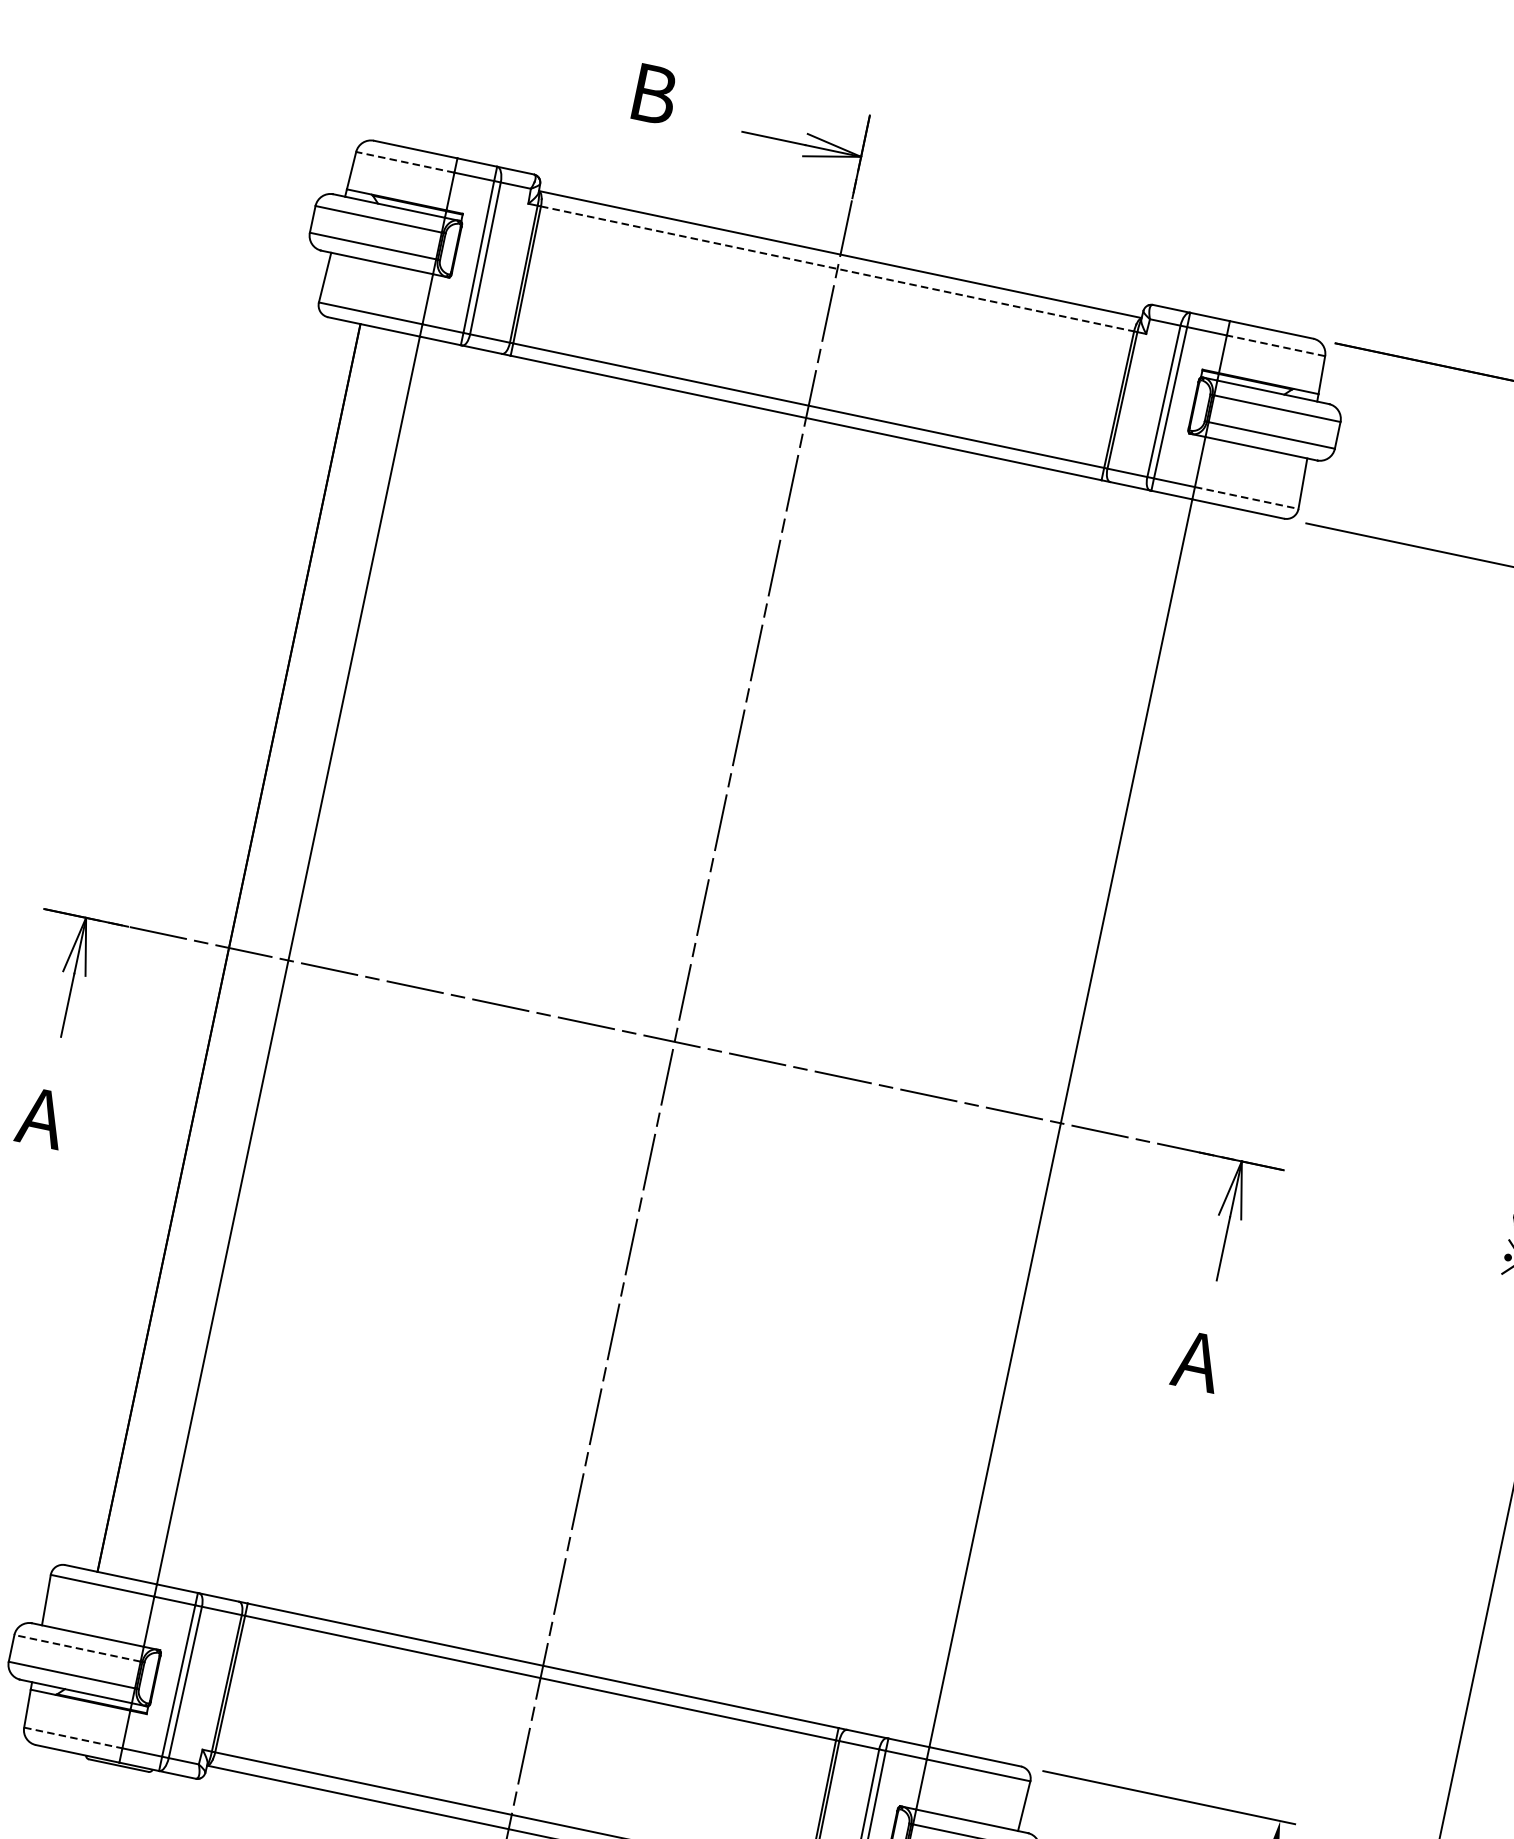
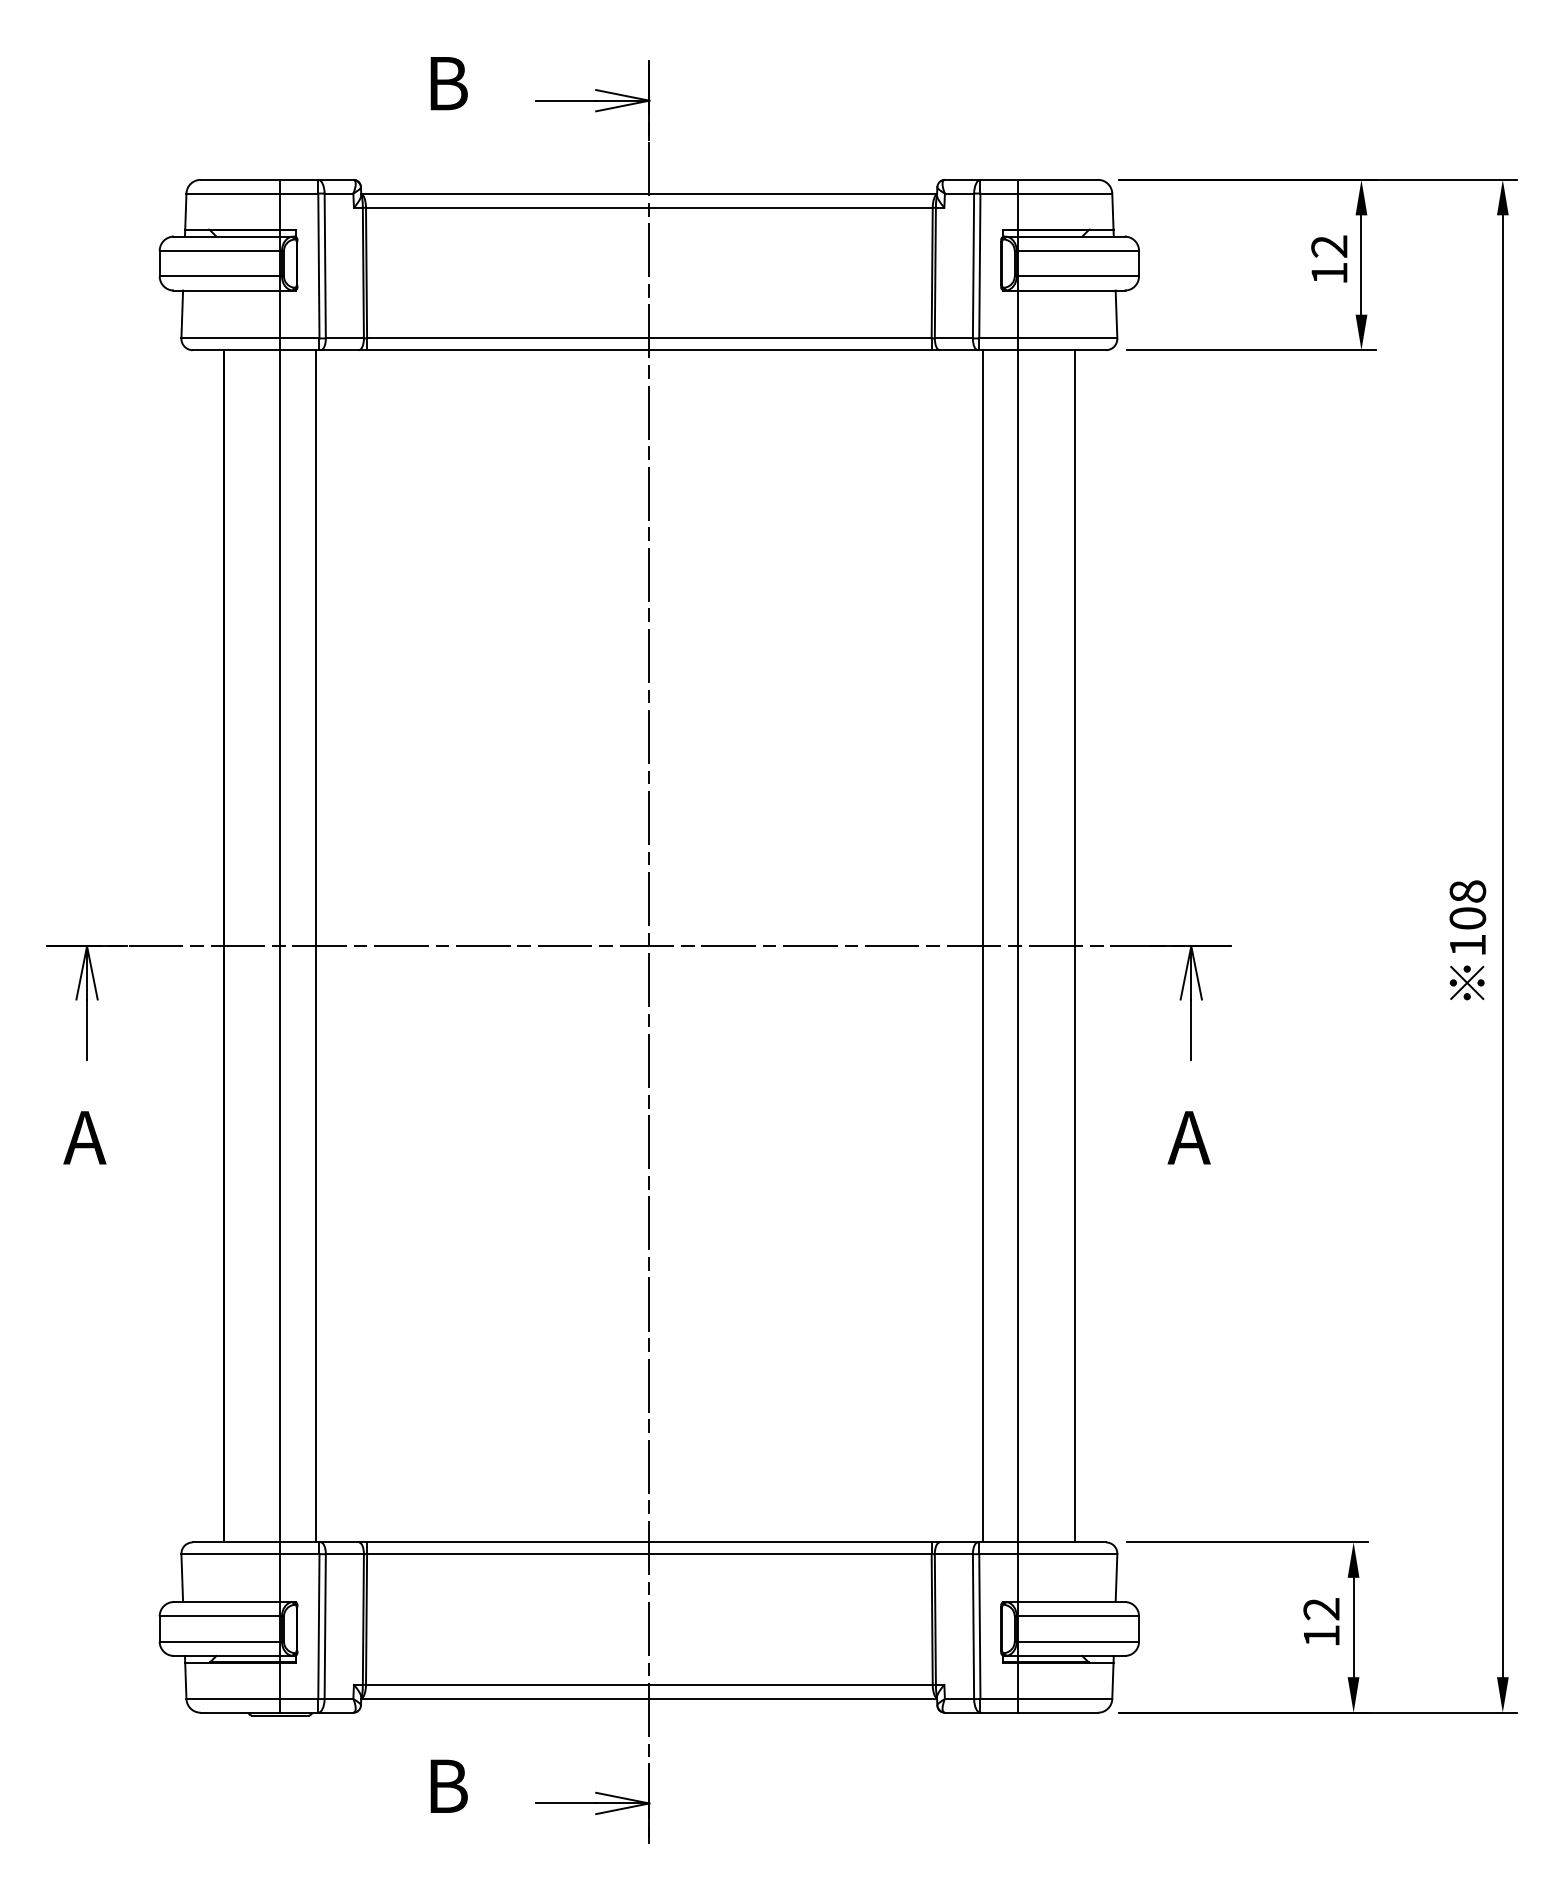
line: (405, 162) -> (233, 193), dashed -> solid
line: (837, 268) -> (649, 207), dashed -> solid
line: (1276, 345) -> (1065, 193), dashed -> solid
line: (1247, 498) -> (1068, 338), dashed -> solid
line: (325, 968) -> (315, 946), added
line: (1023, 1115) -> (982, 946), added
line: (1120, 1136) -> (1075, 946), added
line: (76, 1648) -> (219, 1616), dashed -> solid
line: (73, 1738) -> (233, 1699), dashed -> solid

